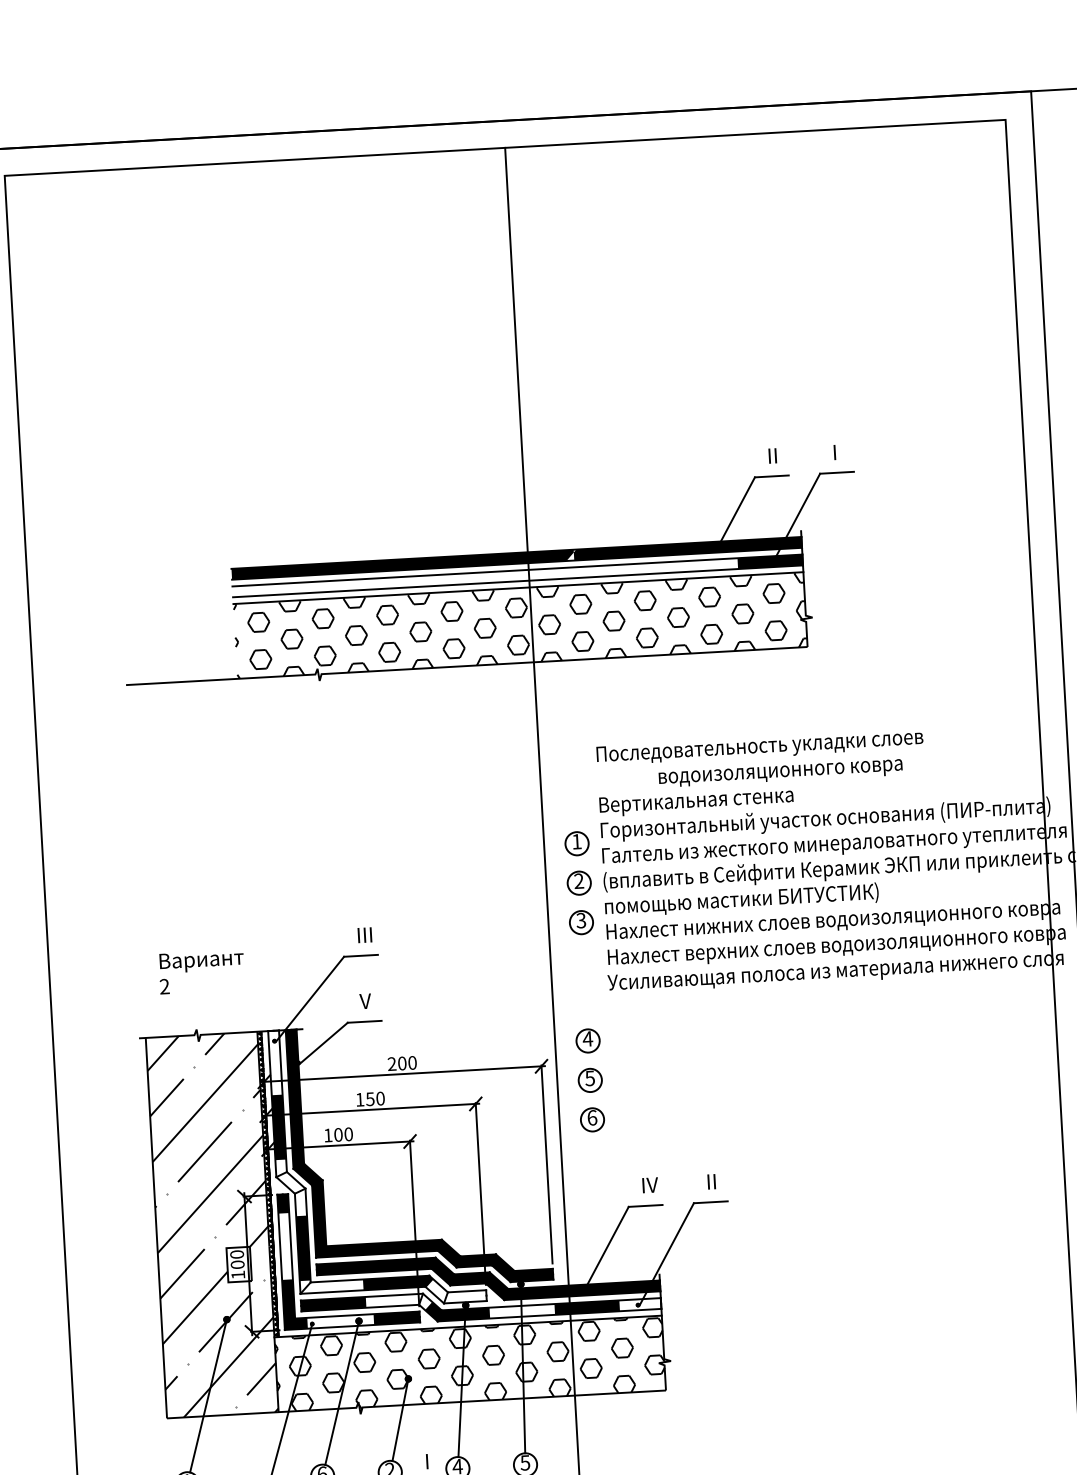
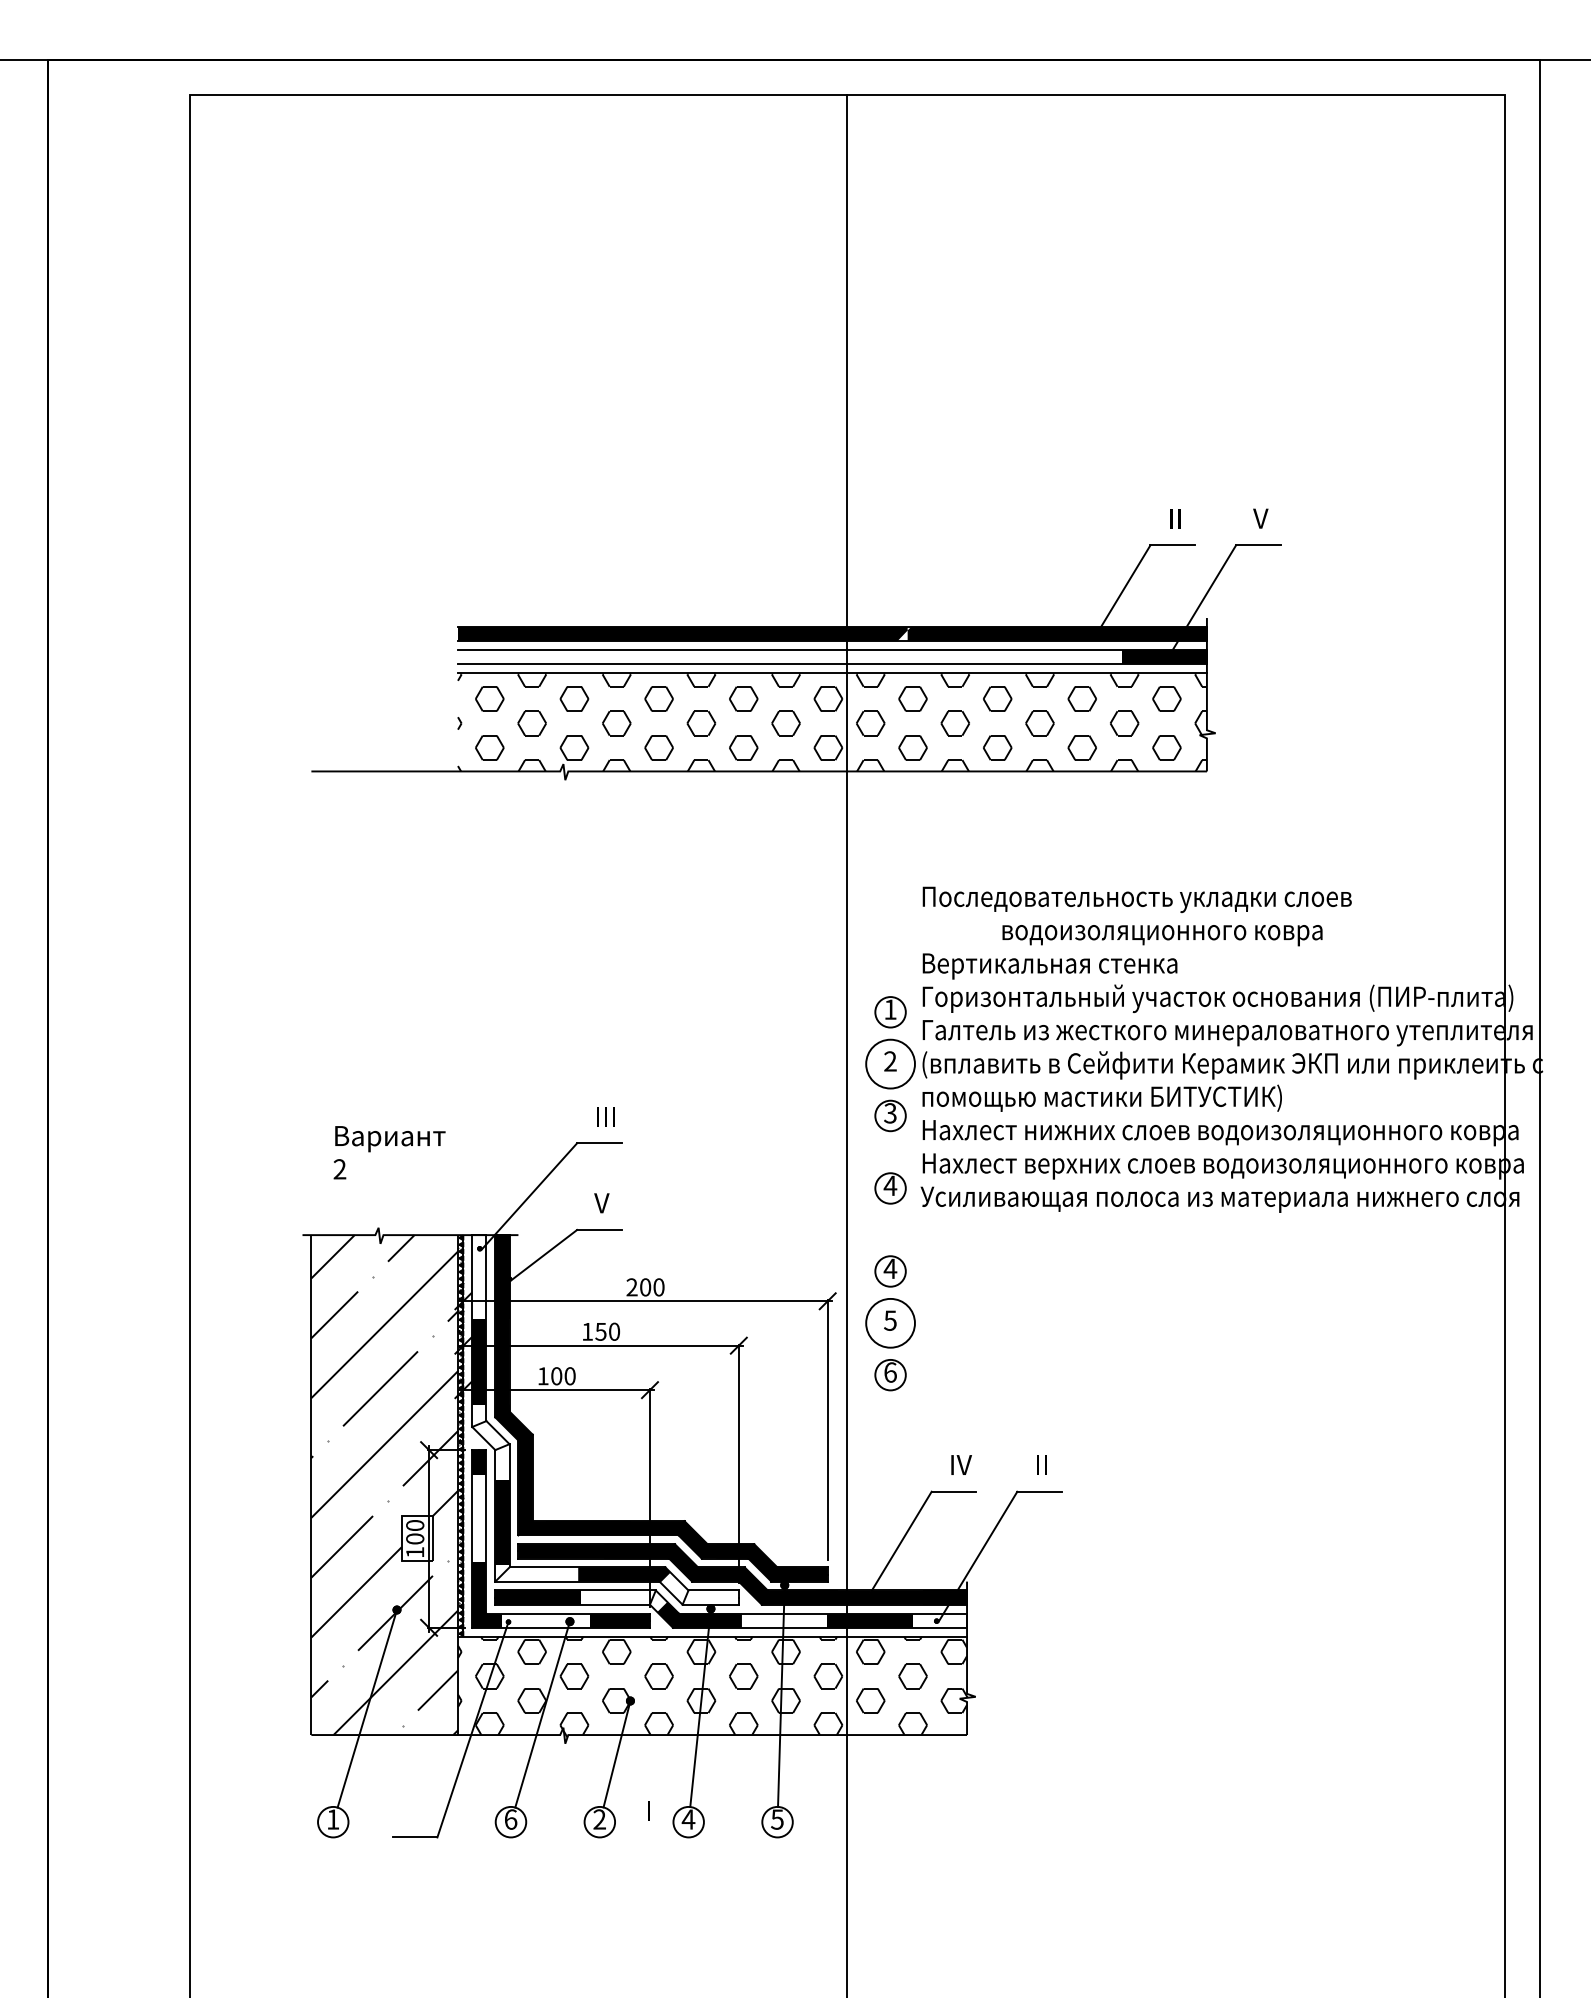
text: (837, 452) -> (1260, 518), I -> V
circle: (579, 882) -> (890, 1063), size x1.6
part: (584, 977) -> (890, 1188), added
circle: (590, 1080) -> (890, 1323), size x1.6

